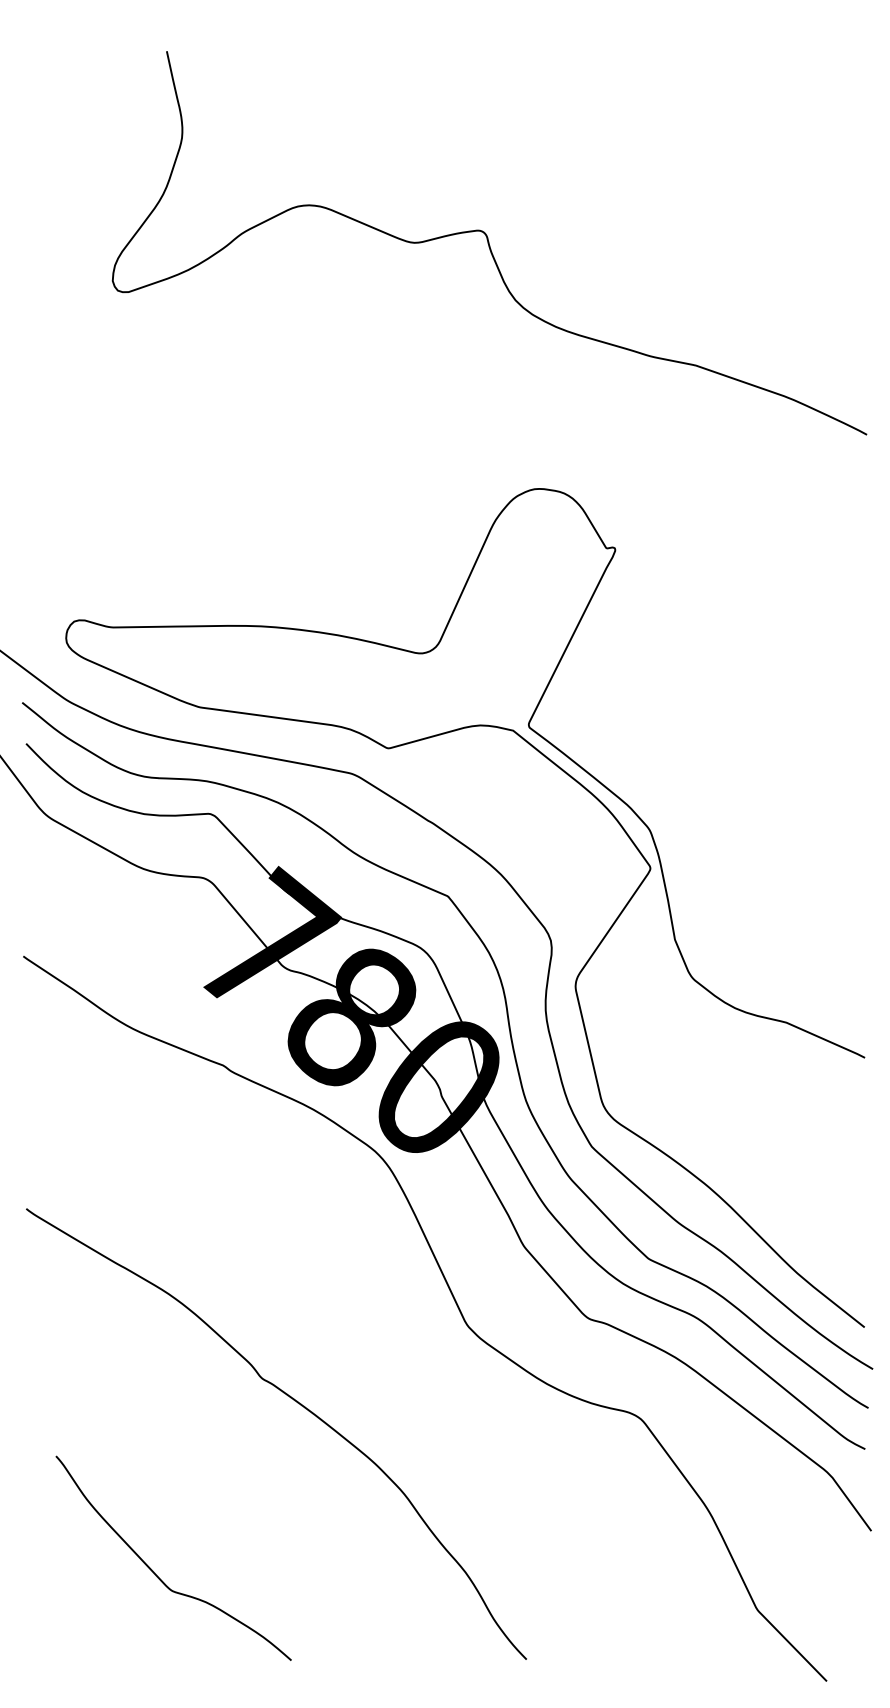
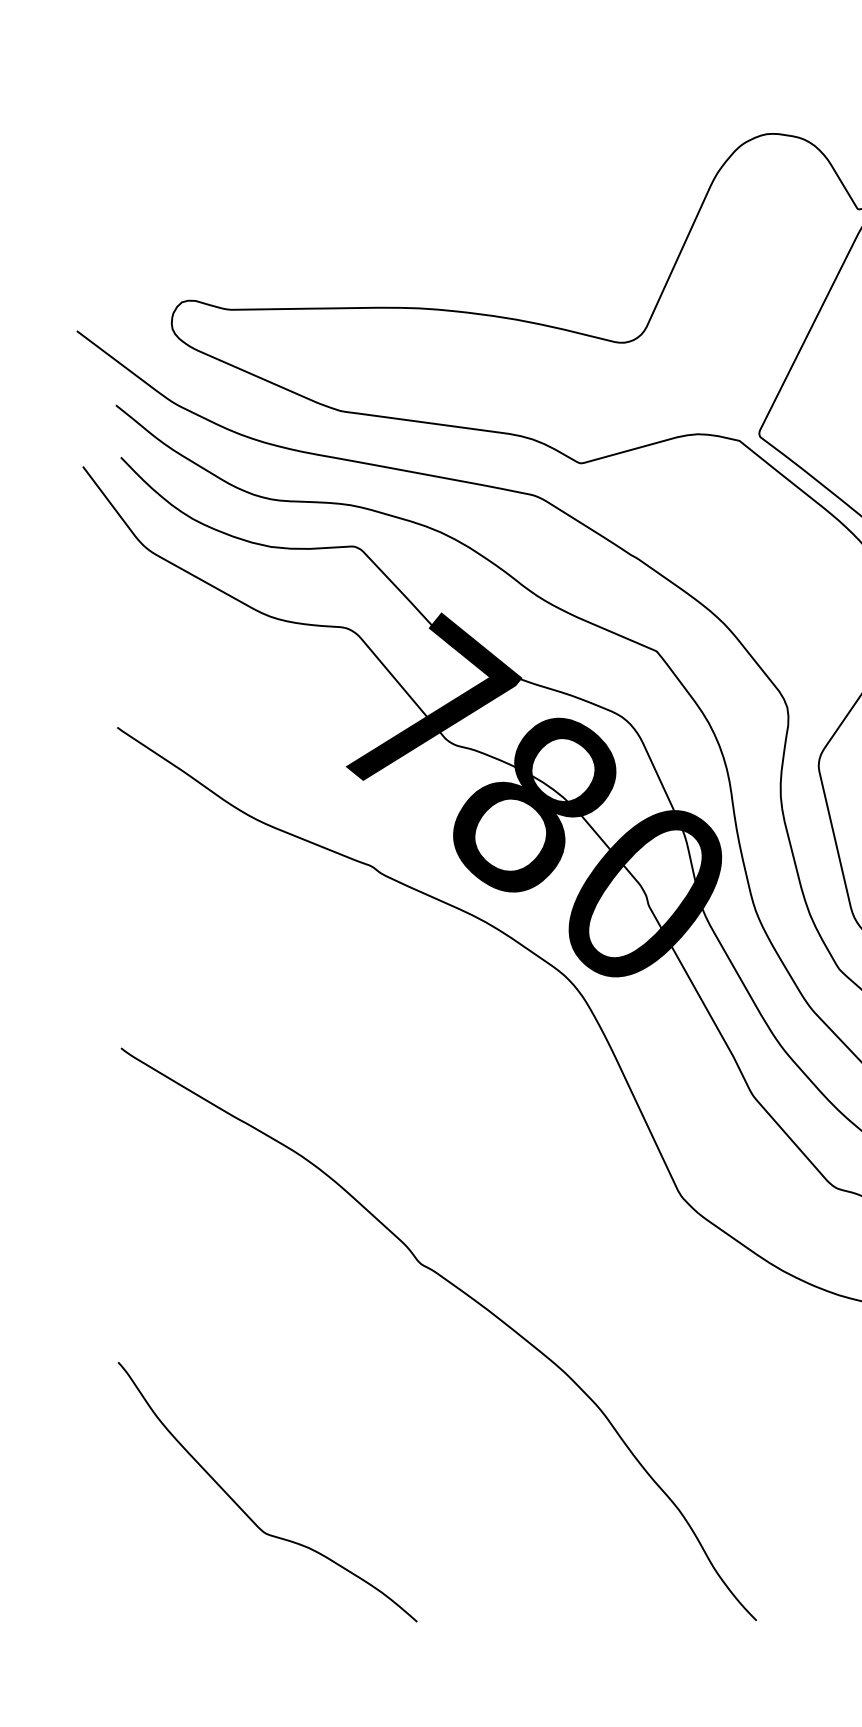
curve: (153, 1570) -> (241, 1507), moved

